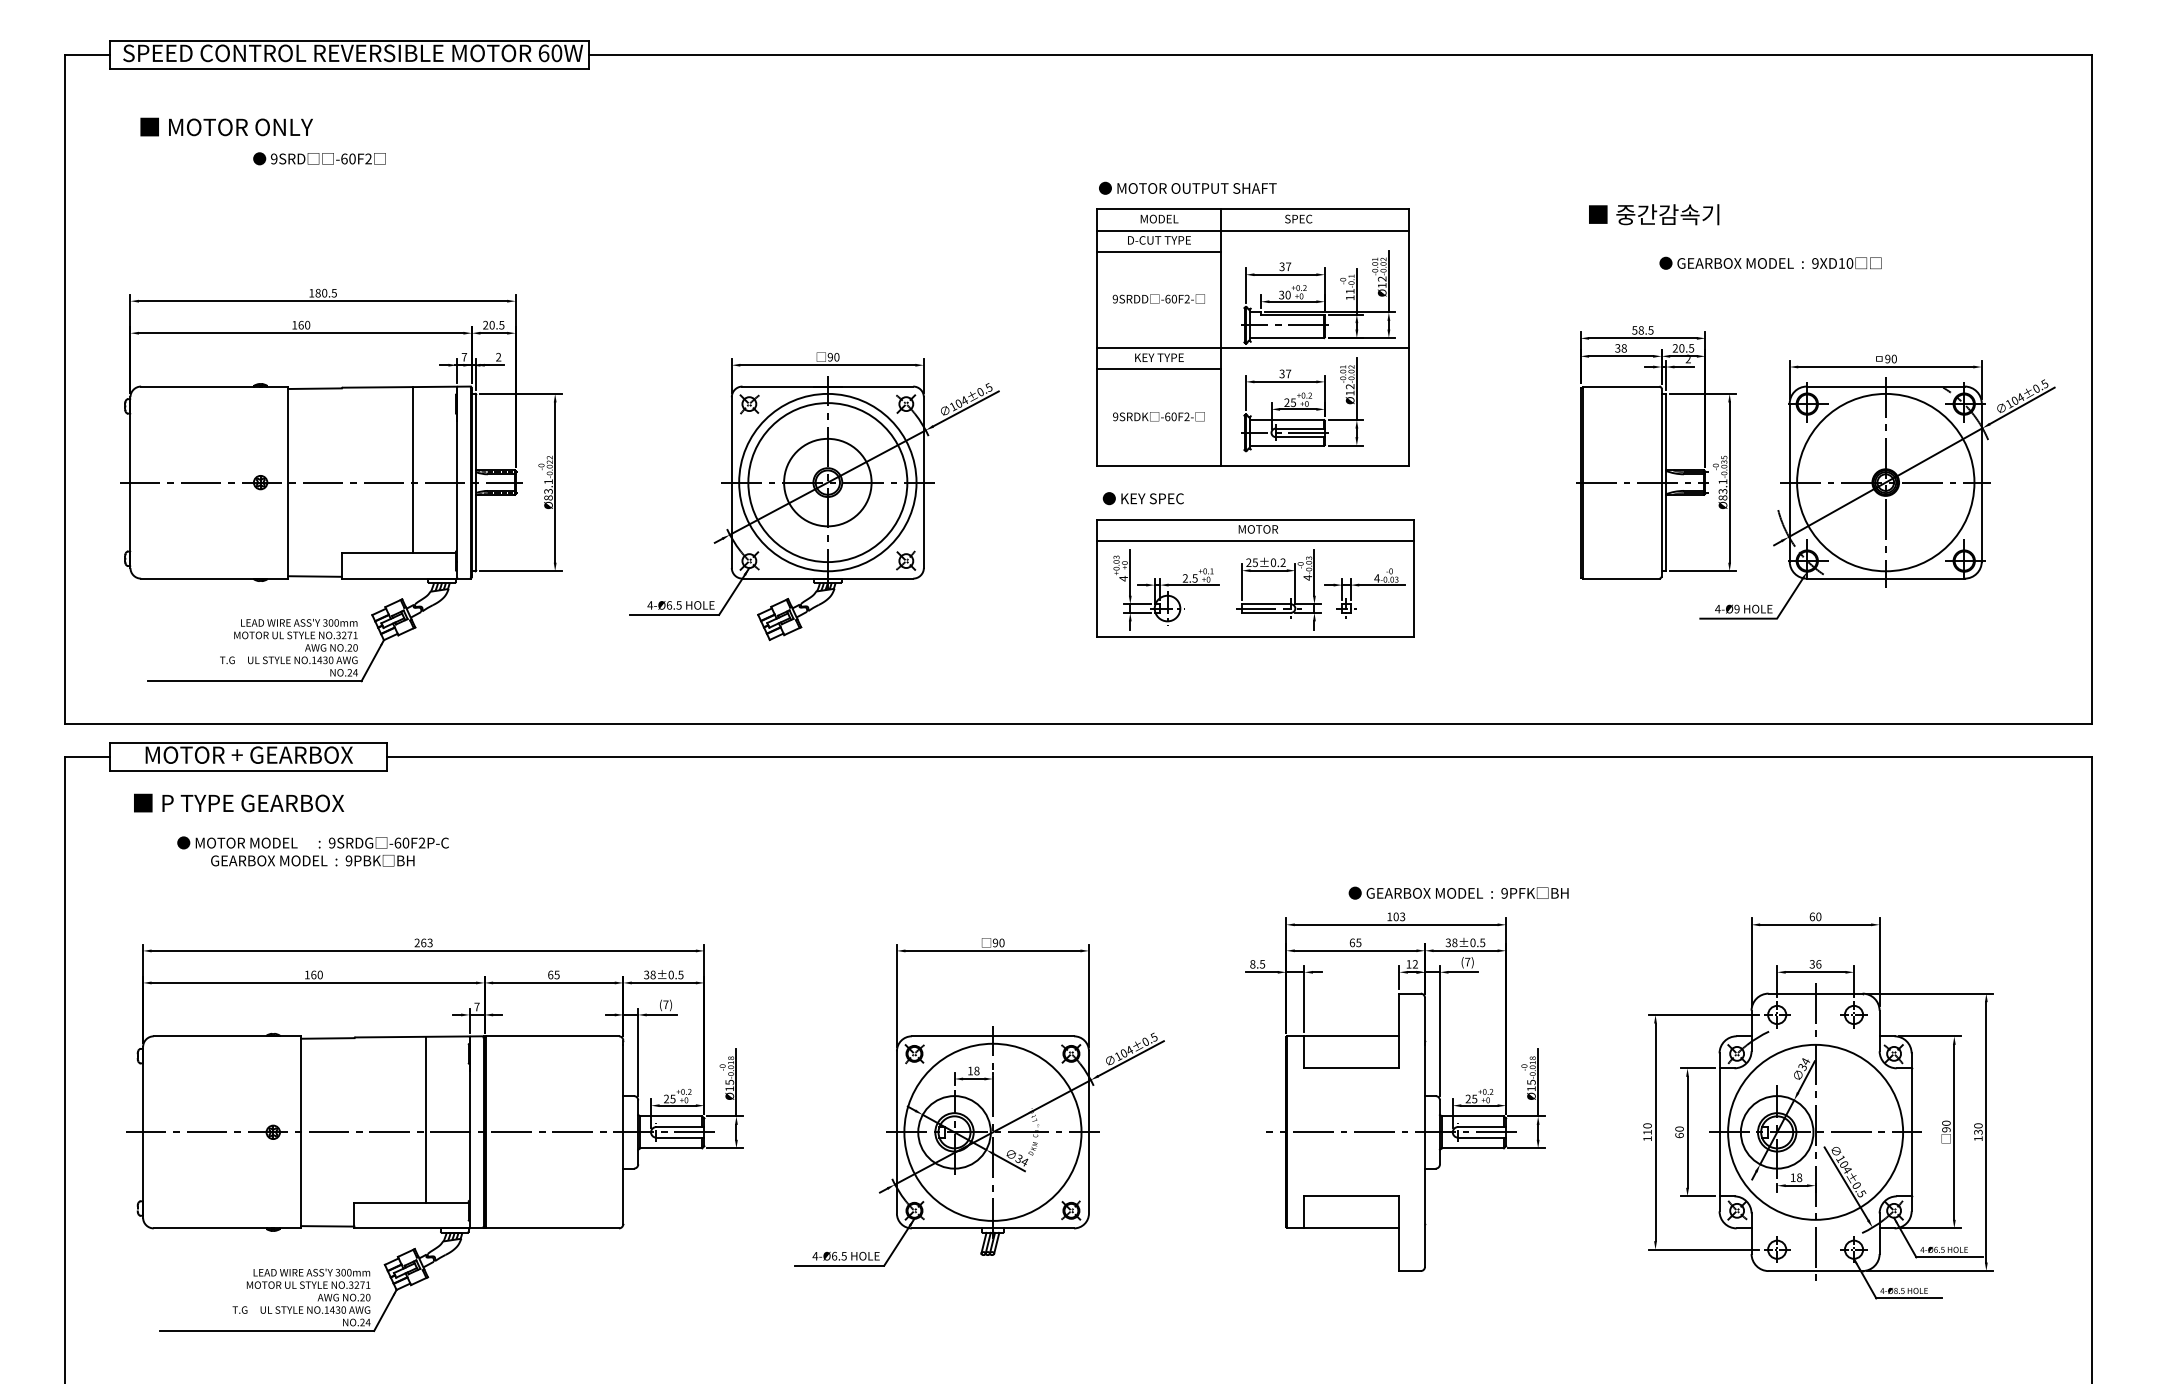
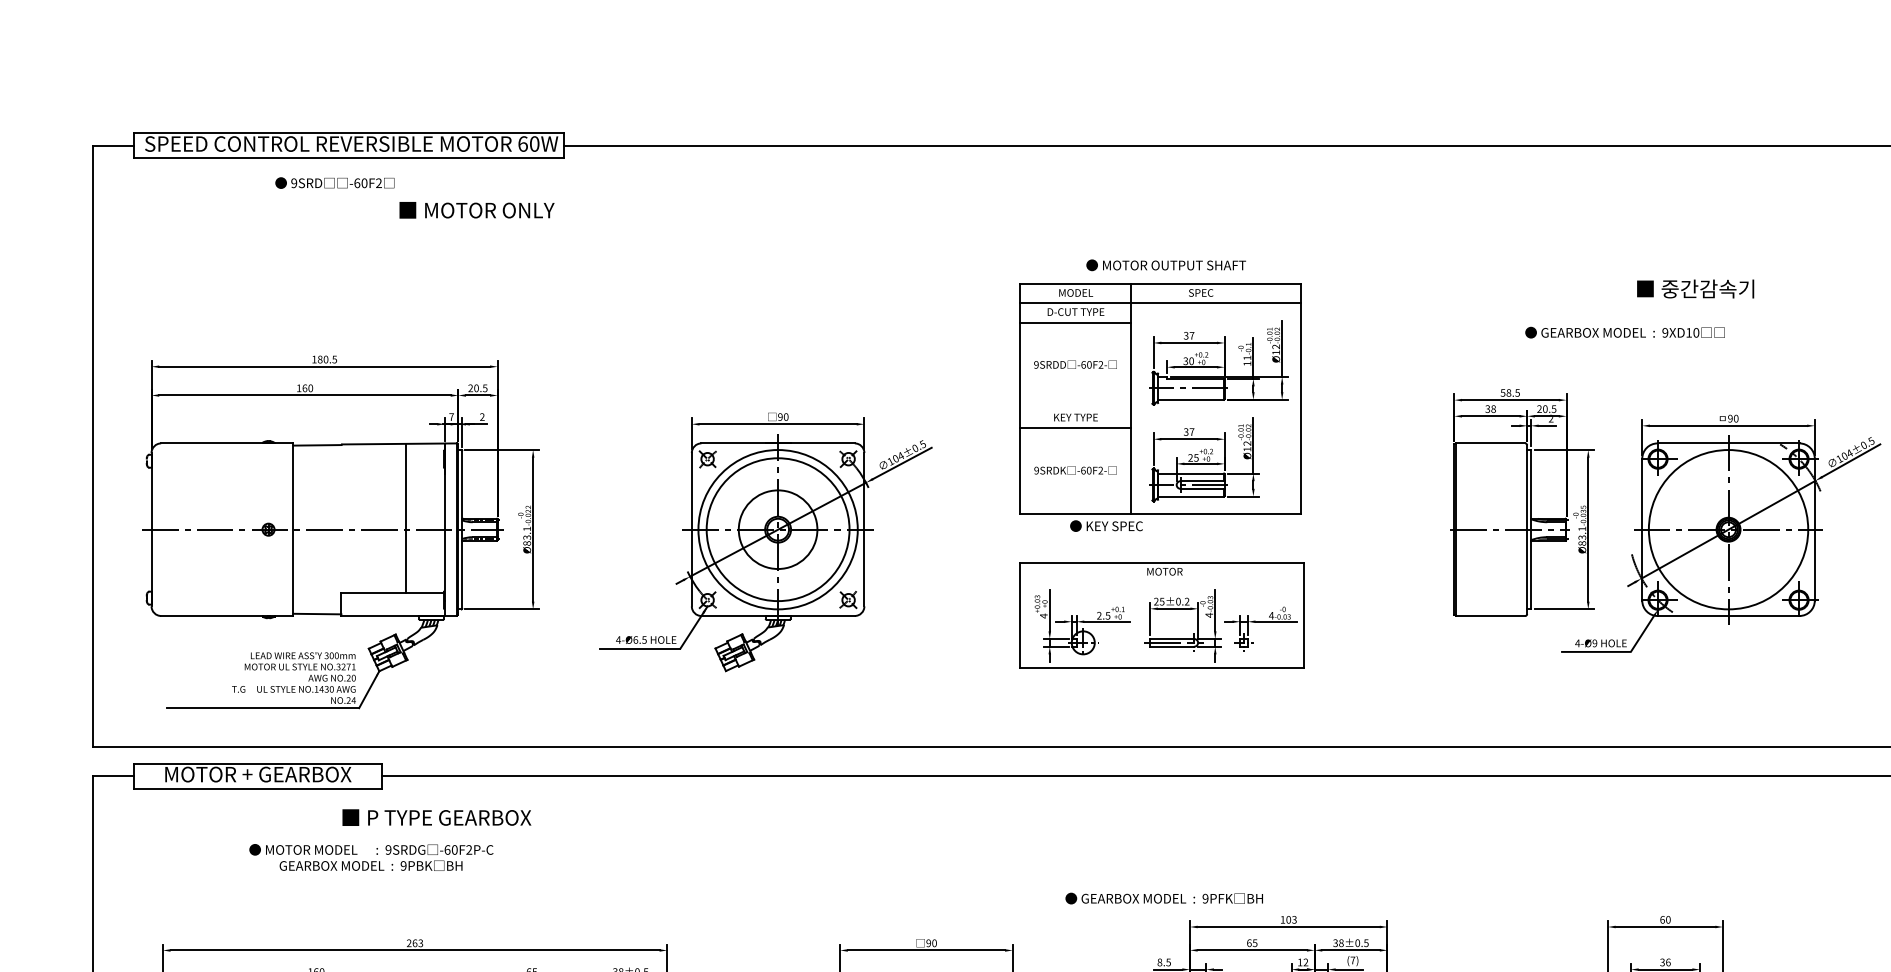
text: (226, 126) -> (476, 209), moved
text: (319, 158) -> (334, 182), moved
text: (1187, 187) -> (1165, 264), moved
text: (1654, 214) -> (1695, 288), moved
line: (1253, 348) -> (1160, 409), removed
text: (1142, 498) -> (1105, 526), moved
line: (1255, 541) -> (1162, 582), removed
text: (239, 802) -> (437, 817), moved
text: (312, 851) -> (370, 857), moved
text: (1458, 892) -> (1164, 897), moved

